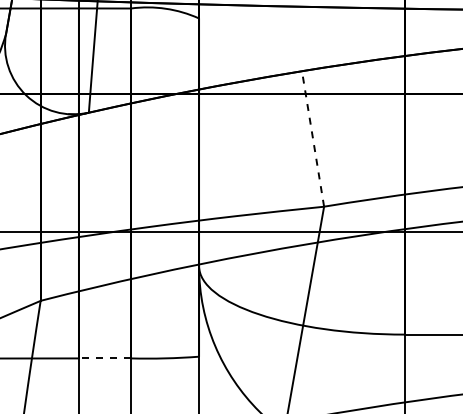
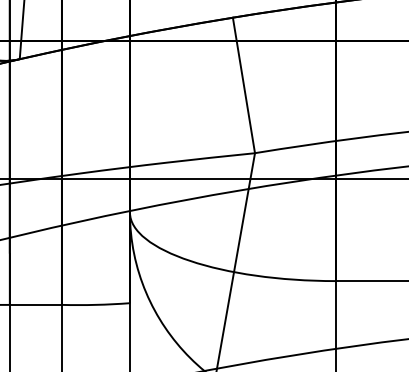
line: (313, 138) -> (244, 84), dashed -> solid
line: (104, 358) -> (35, 304), dashed -> solid

